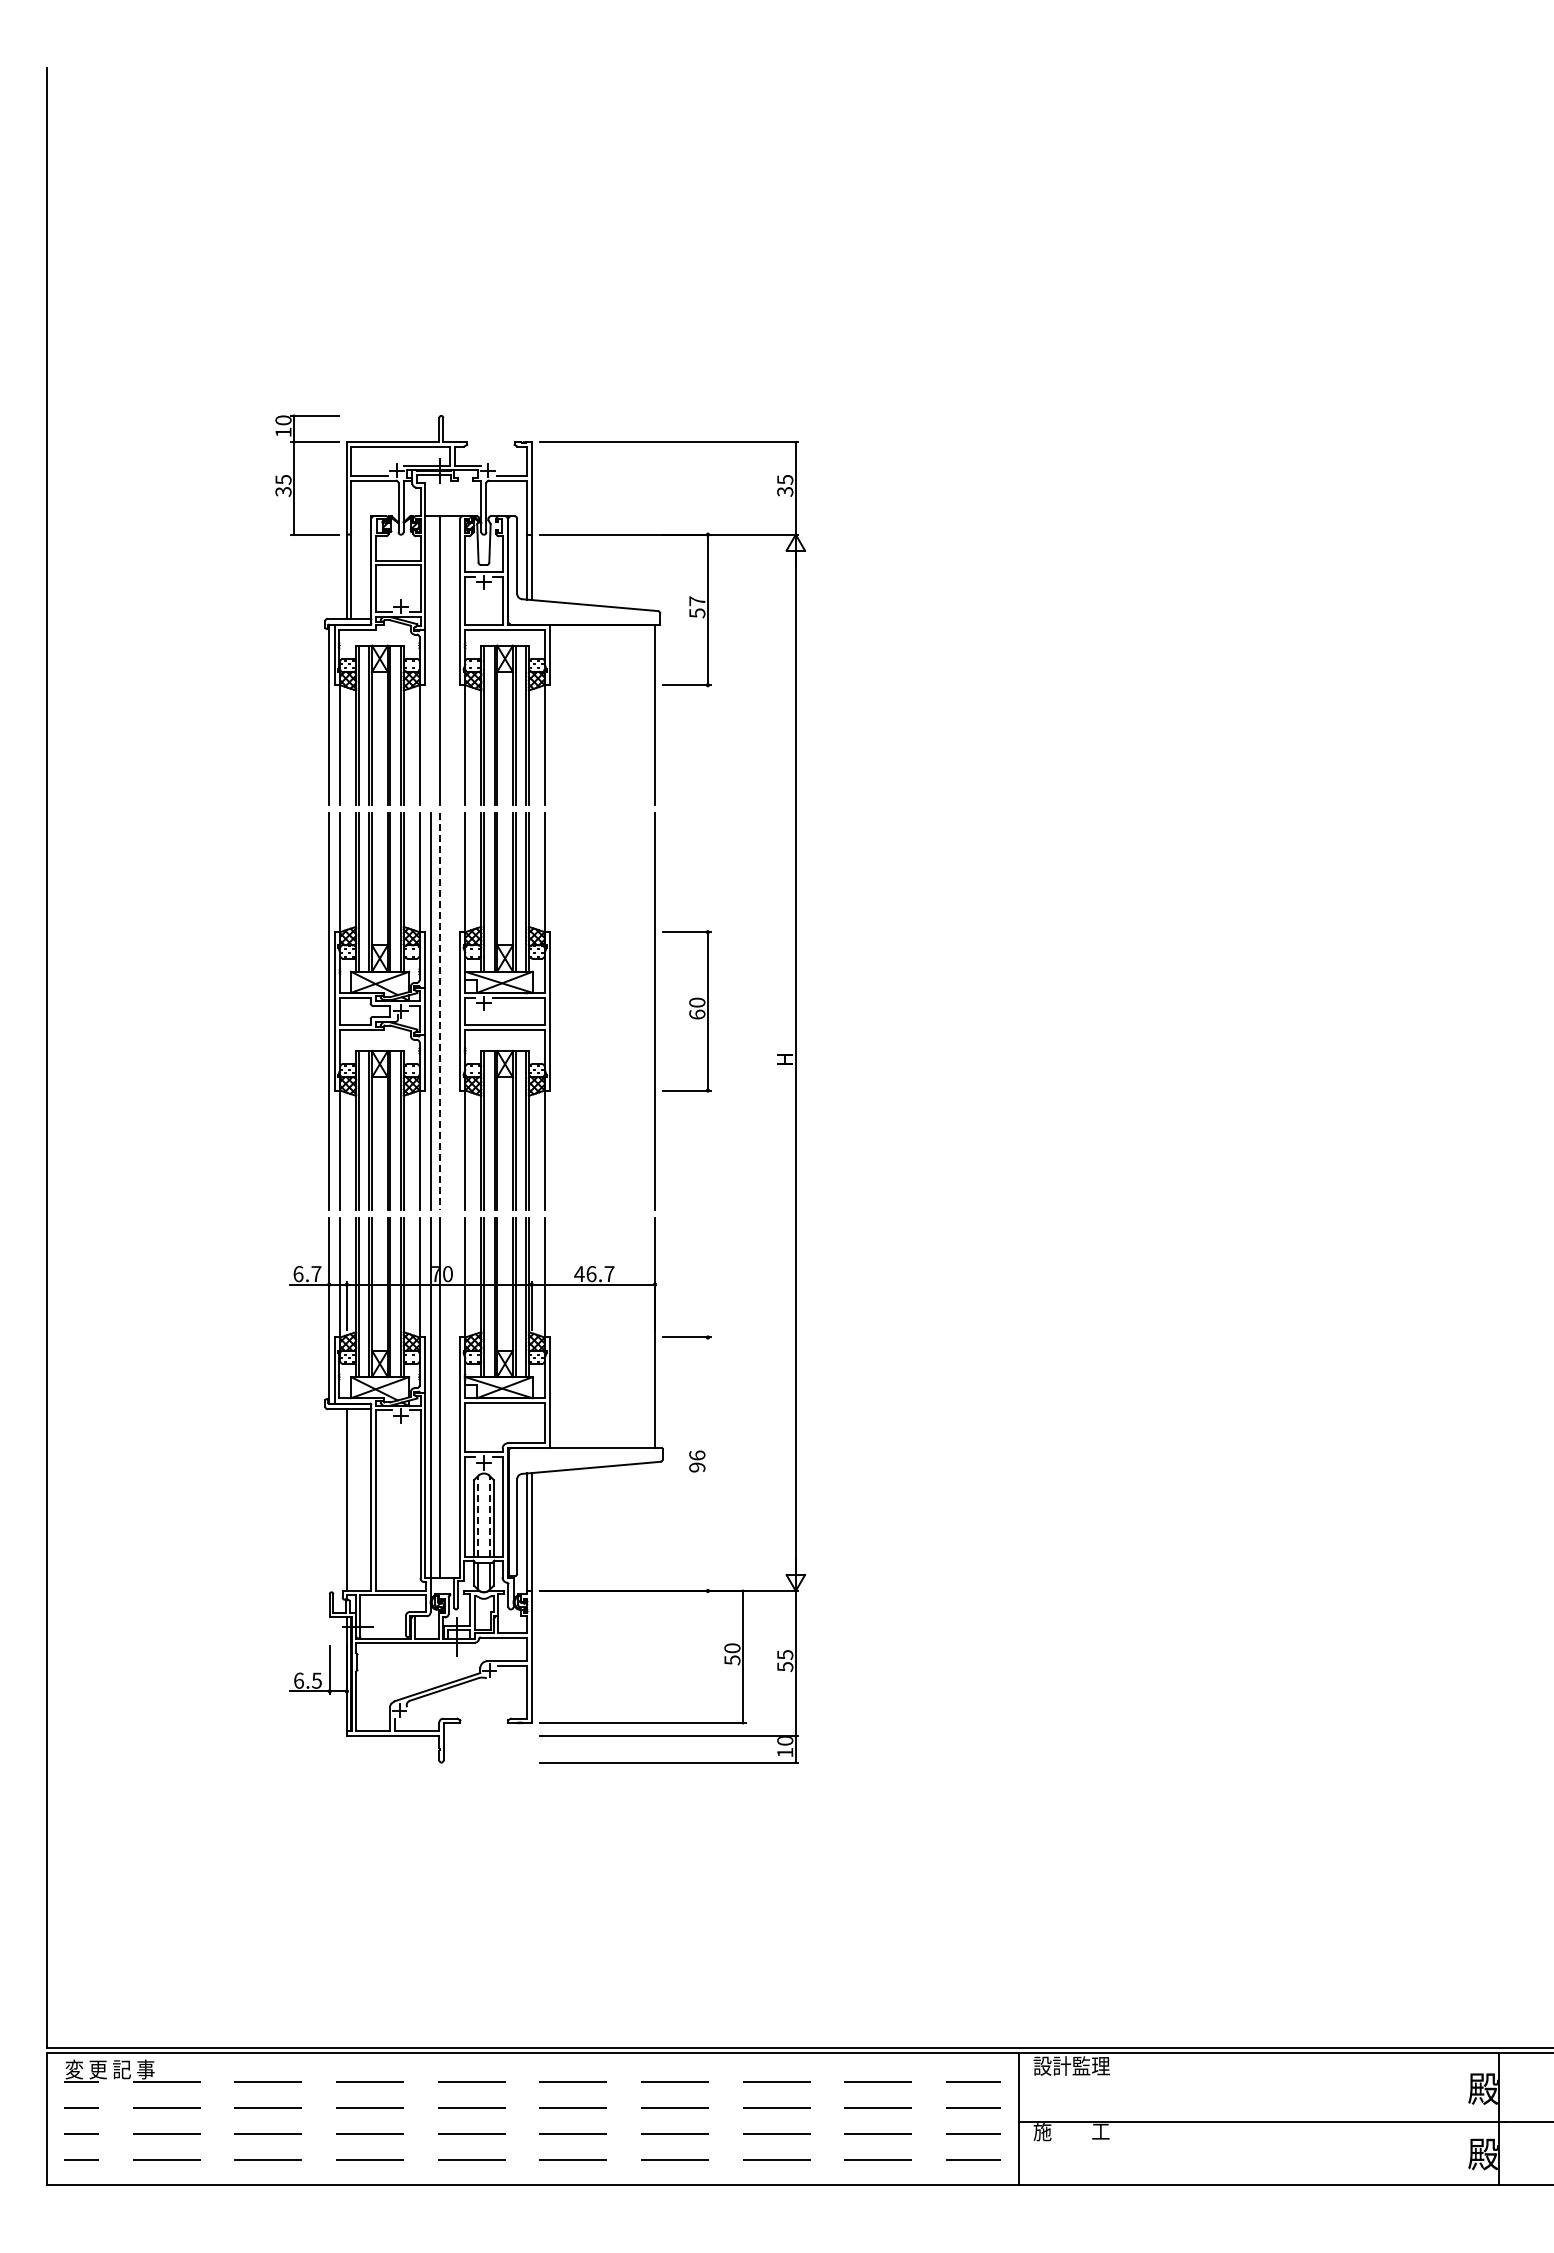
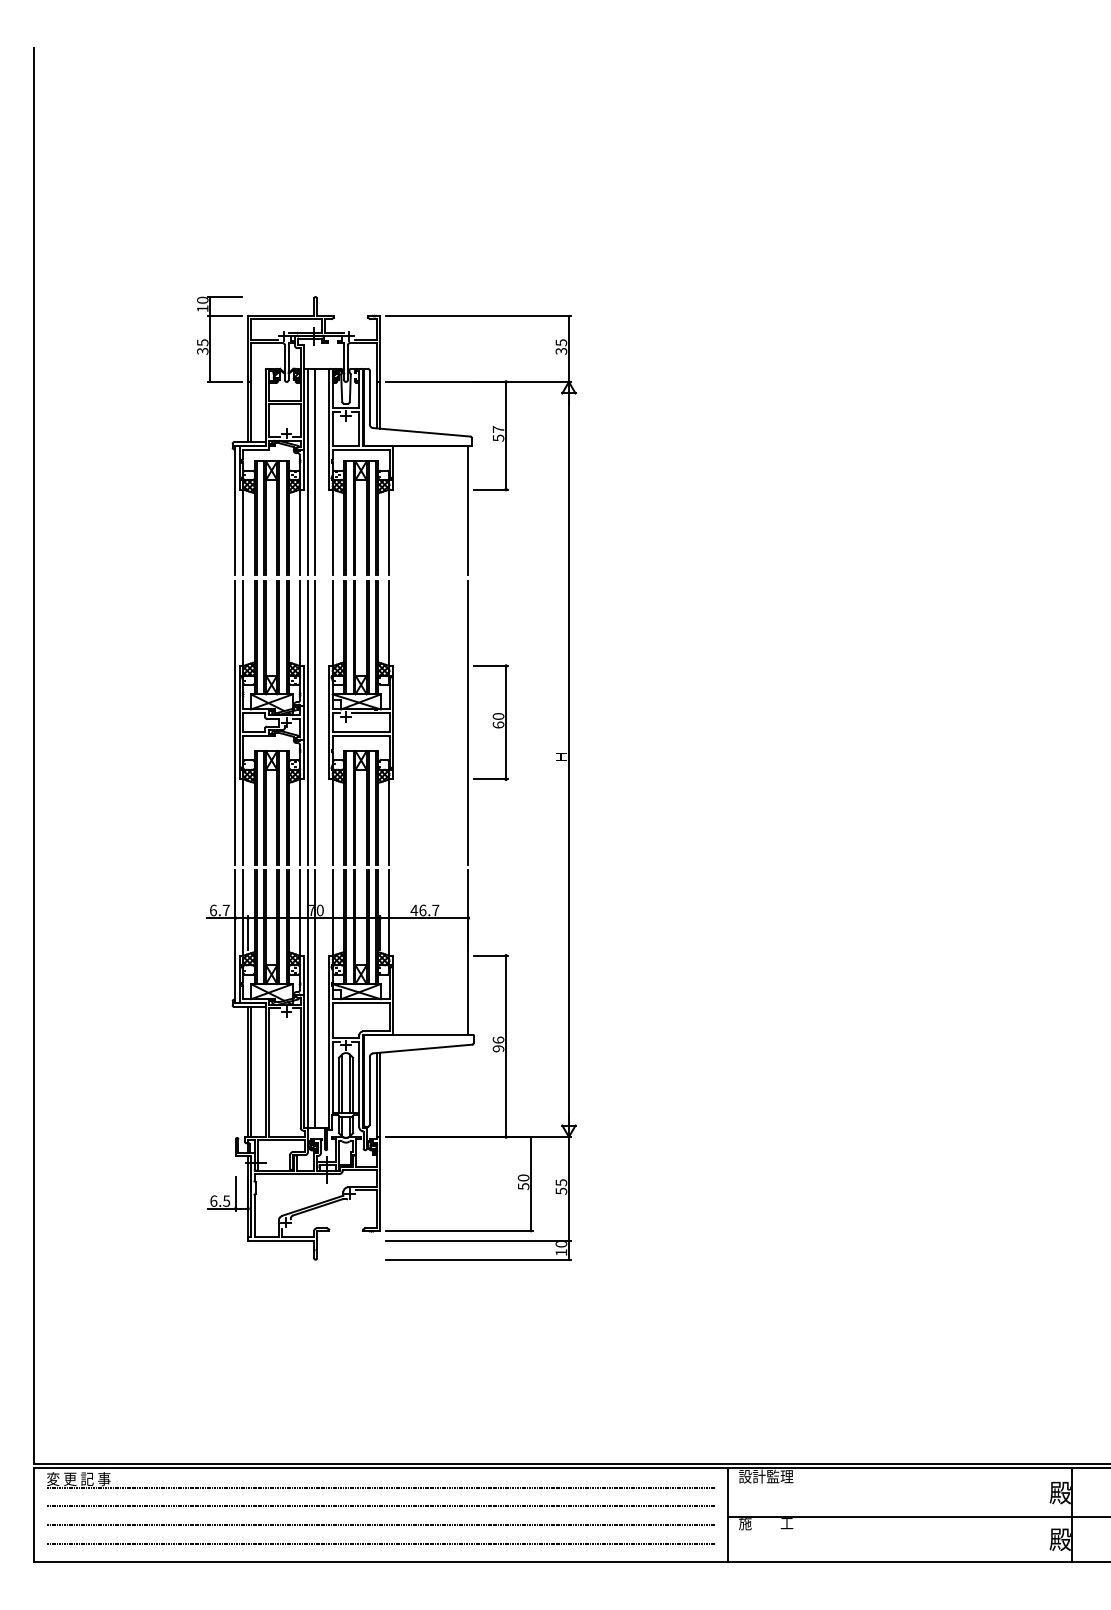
line: (430, 660) -> (307, 471), added
line: (439, 1011) -> (314, 722), dashed -> solid
line: (707, 1463) -> (505, 1045), added
line: (351, 1499) -> (251, 1071), added
line: (478, 1516) -> (342, 1083), dashed -> solid
line: (489, 1516) -> (349, 1083), dashed -> solid

